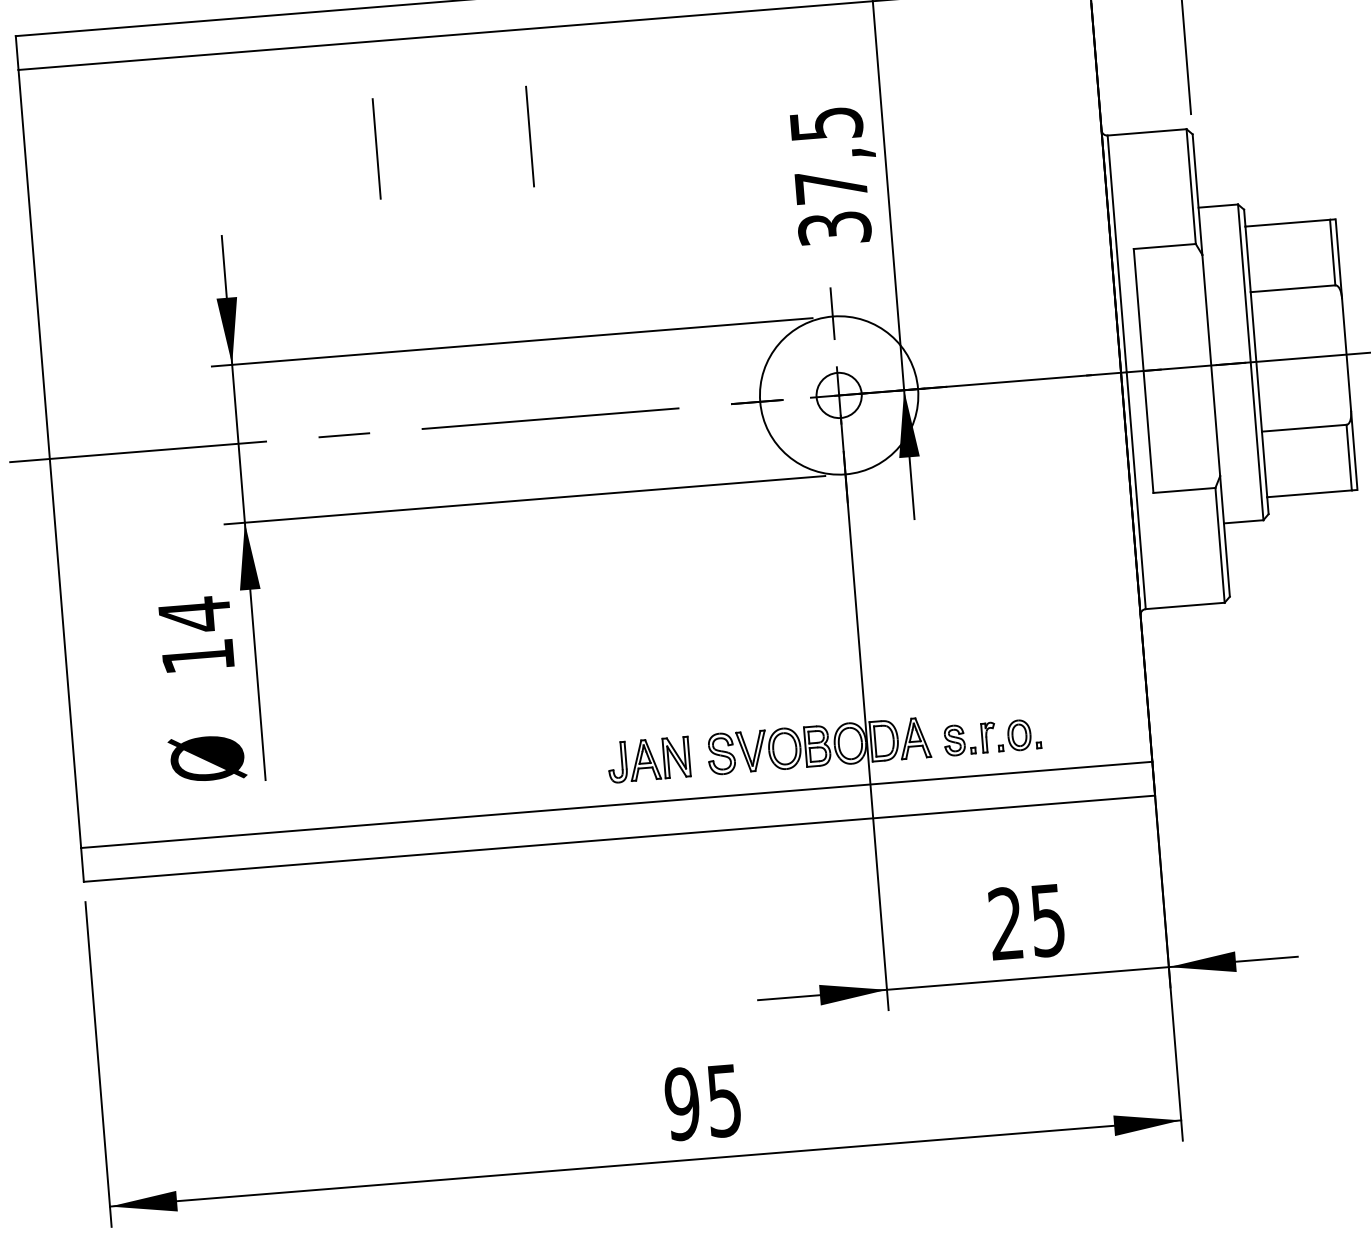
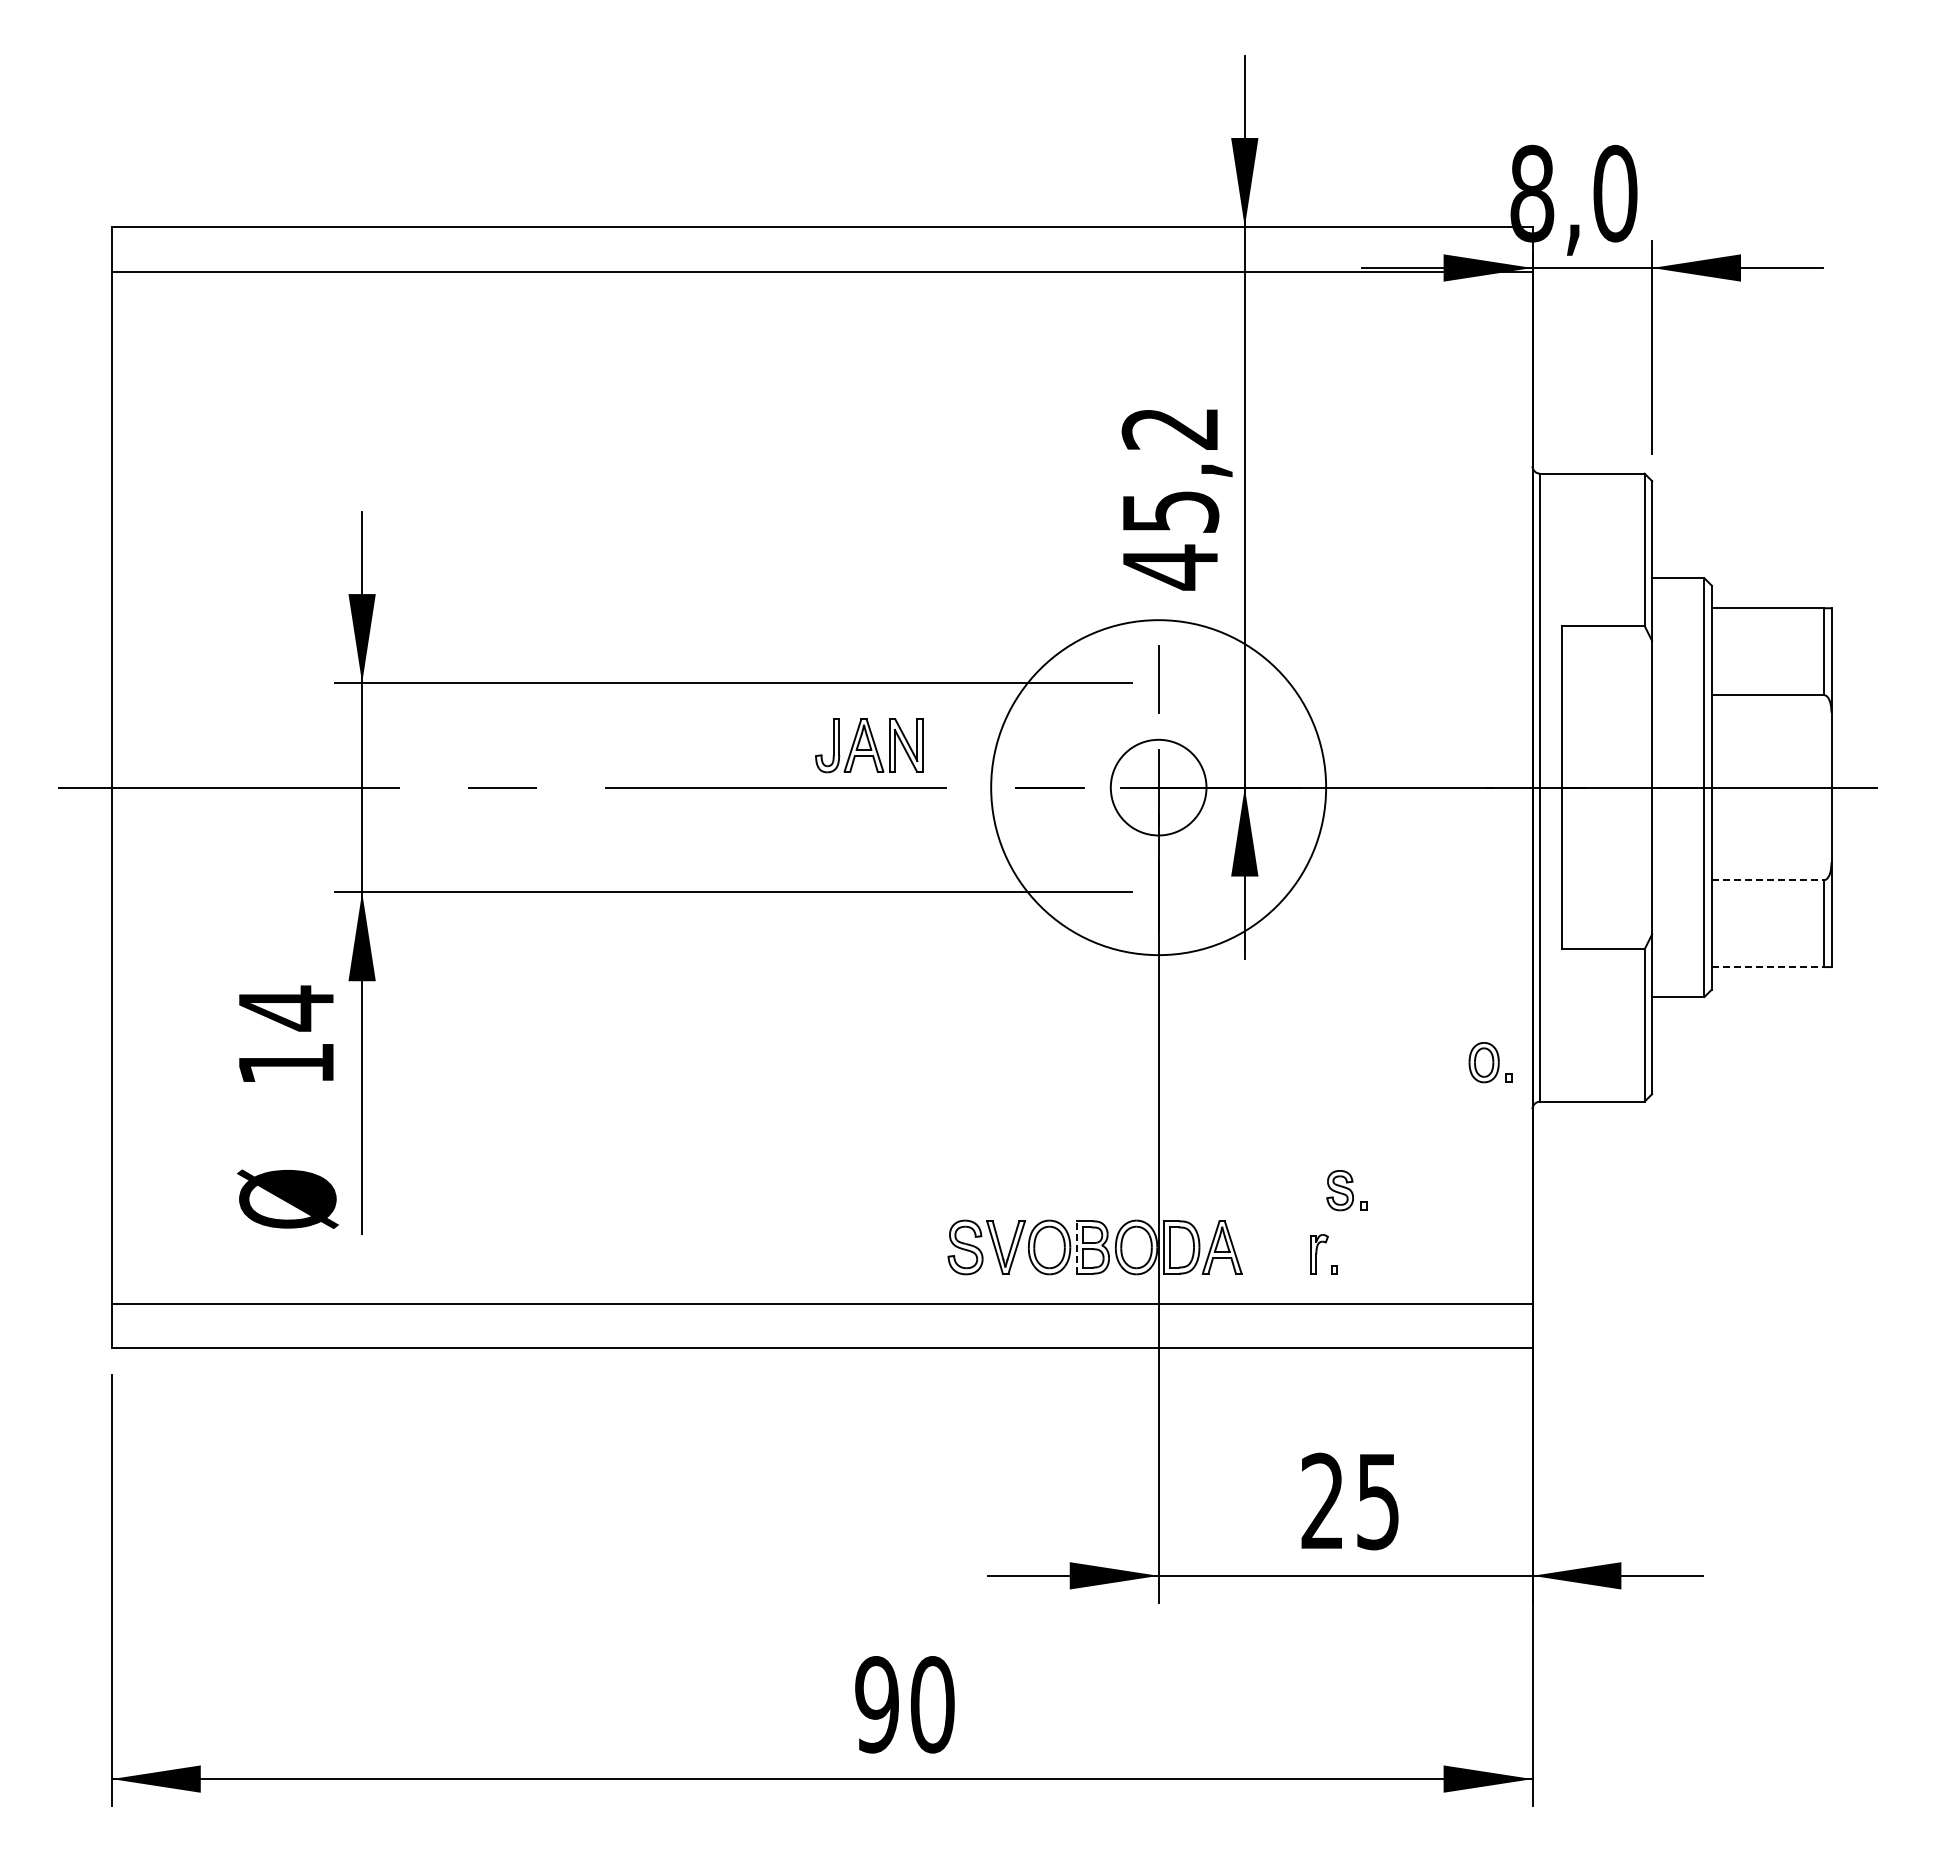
line: (529, 136) -> (778, 413), removed
line: (376, 148) -> (575, 413), removed
text: (830, 177) -> (1170, 499), 37,5 -> 45,2
circle: (839, 395) -> (1158, 787), size x1.6
circle: (839, 395) -> (1158, 787), size x1.6
line: (1304, 428) -> (1768, 880), solid -> dashed
line: (1309, 494) -> (1768, 967), solid -> dashed
part: (1024, 734) -> (1490, 1062), moved
part: (959, 740) -> (1346, 1190), moved
line: (805, 746) -> (1077, 1246), solid -> dashed
part: (649, 759) -> (869, 745), moved
text: (724, 1100) -> (932, 1704), 95 -> 90

